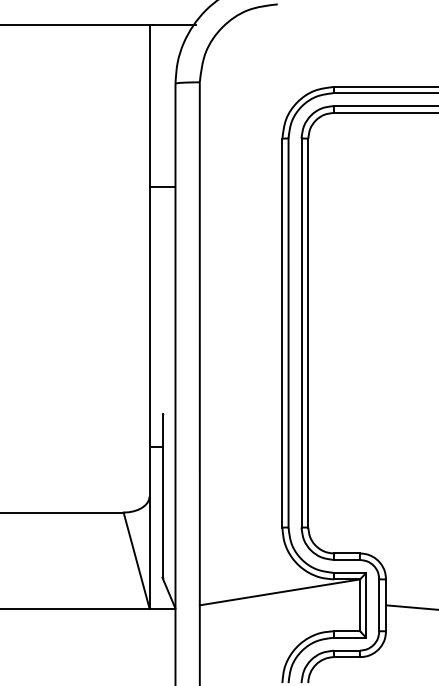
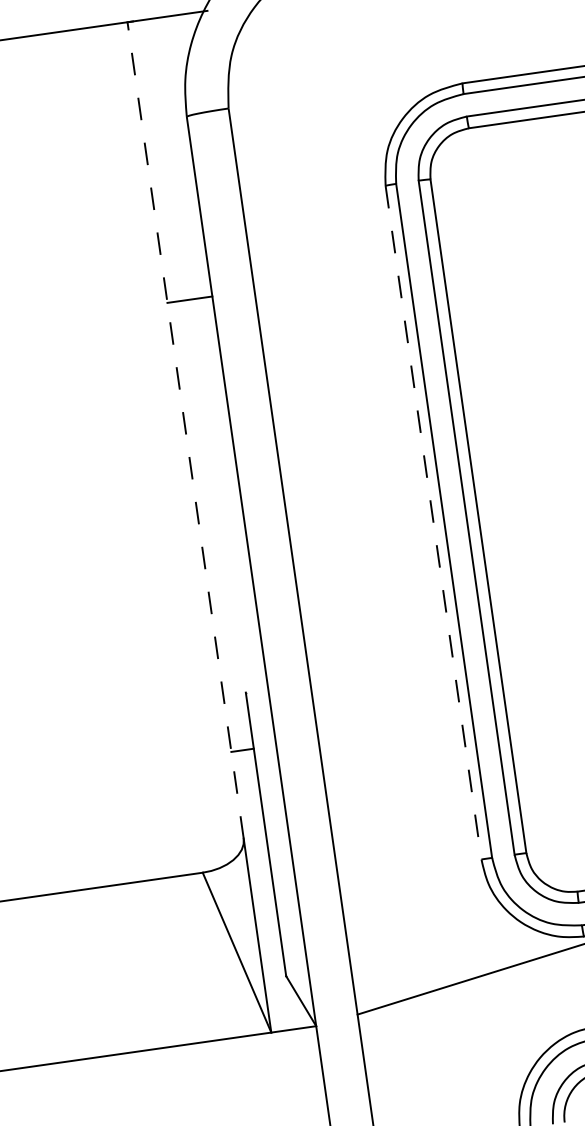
line: (149, 261) -> (185, 431), solid -> dashed
line: (282, 333) -> (433, 523), solid -> dashed

